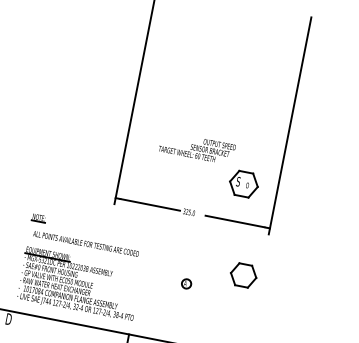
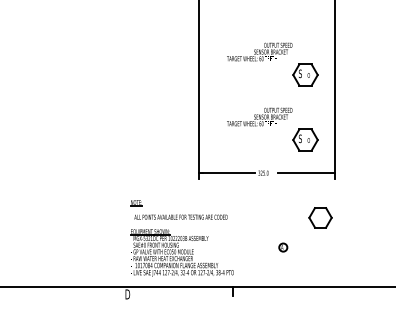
part: (223, 91) -> (272, 64), added
part: (186, 283) -> (283, 247), moved

